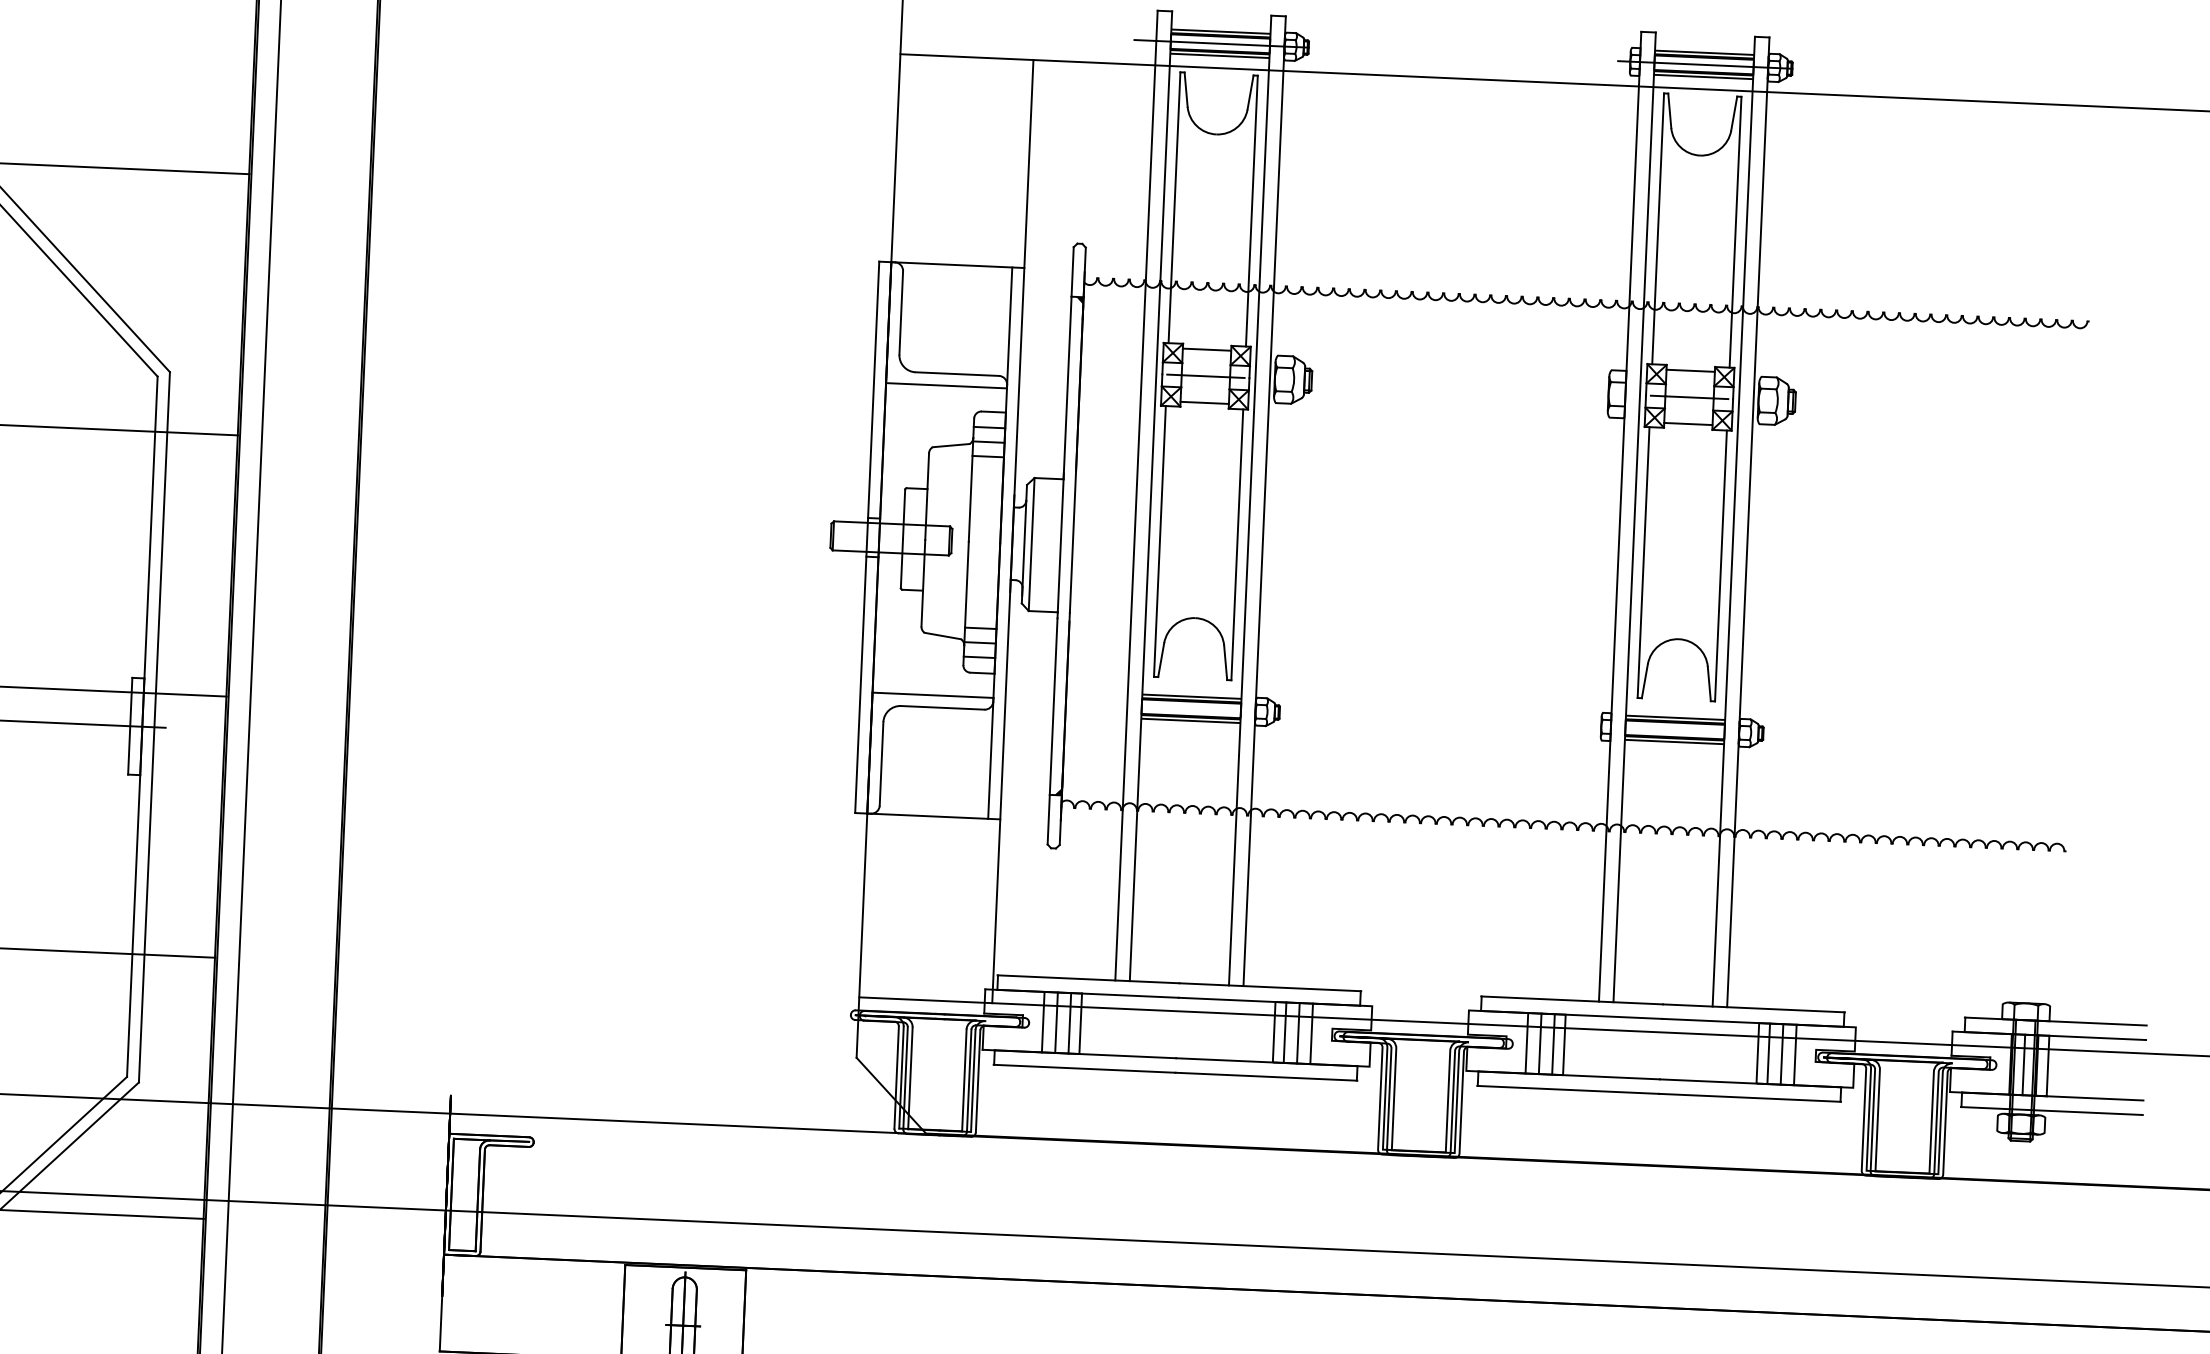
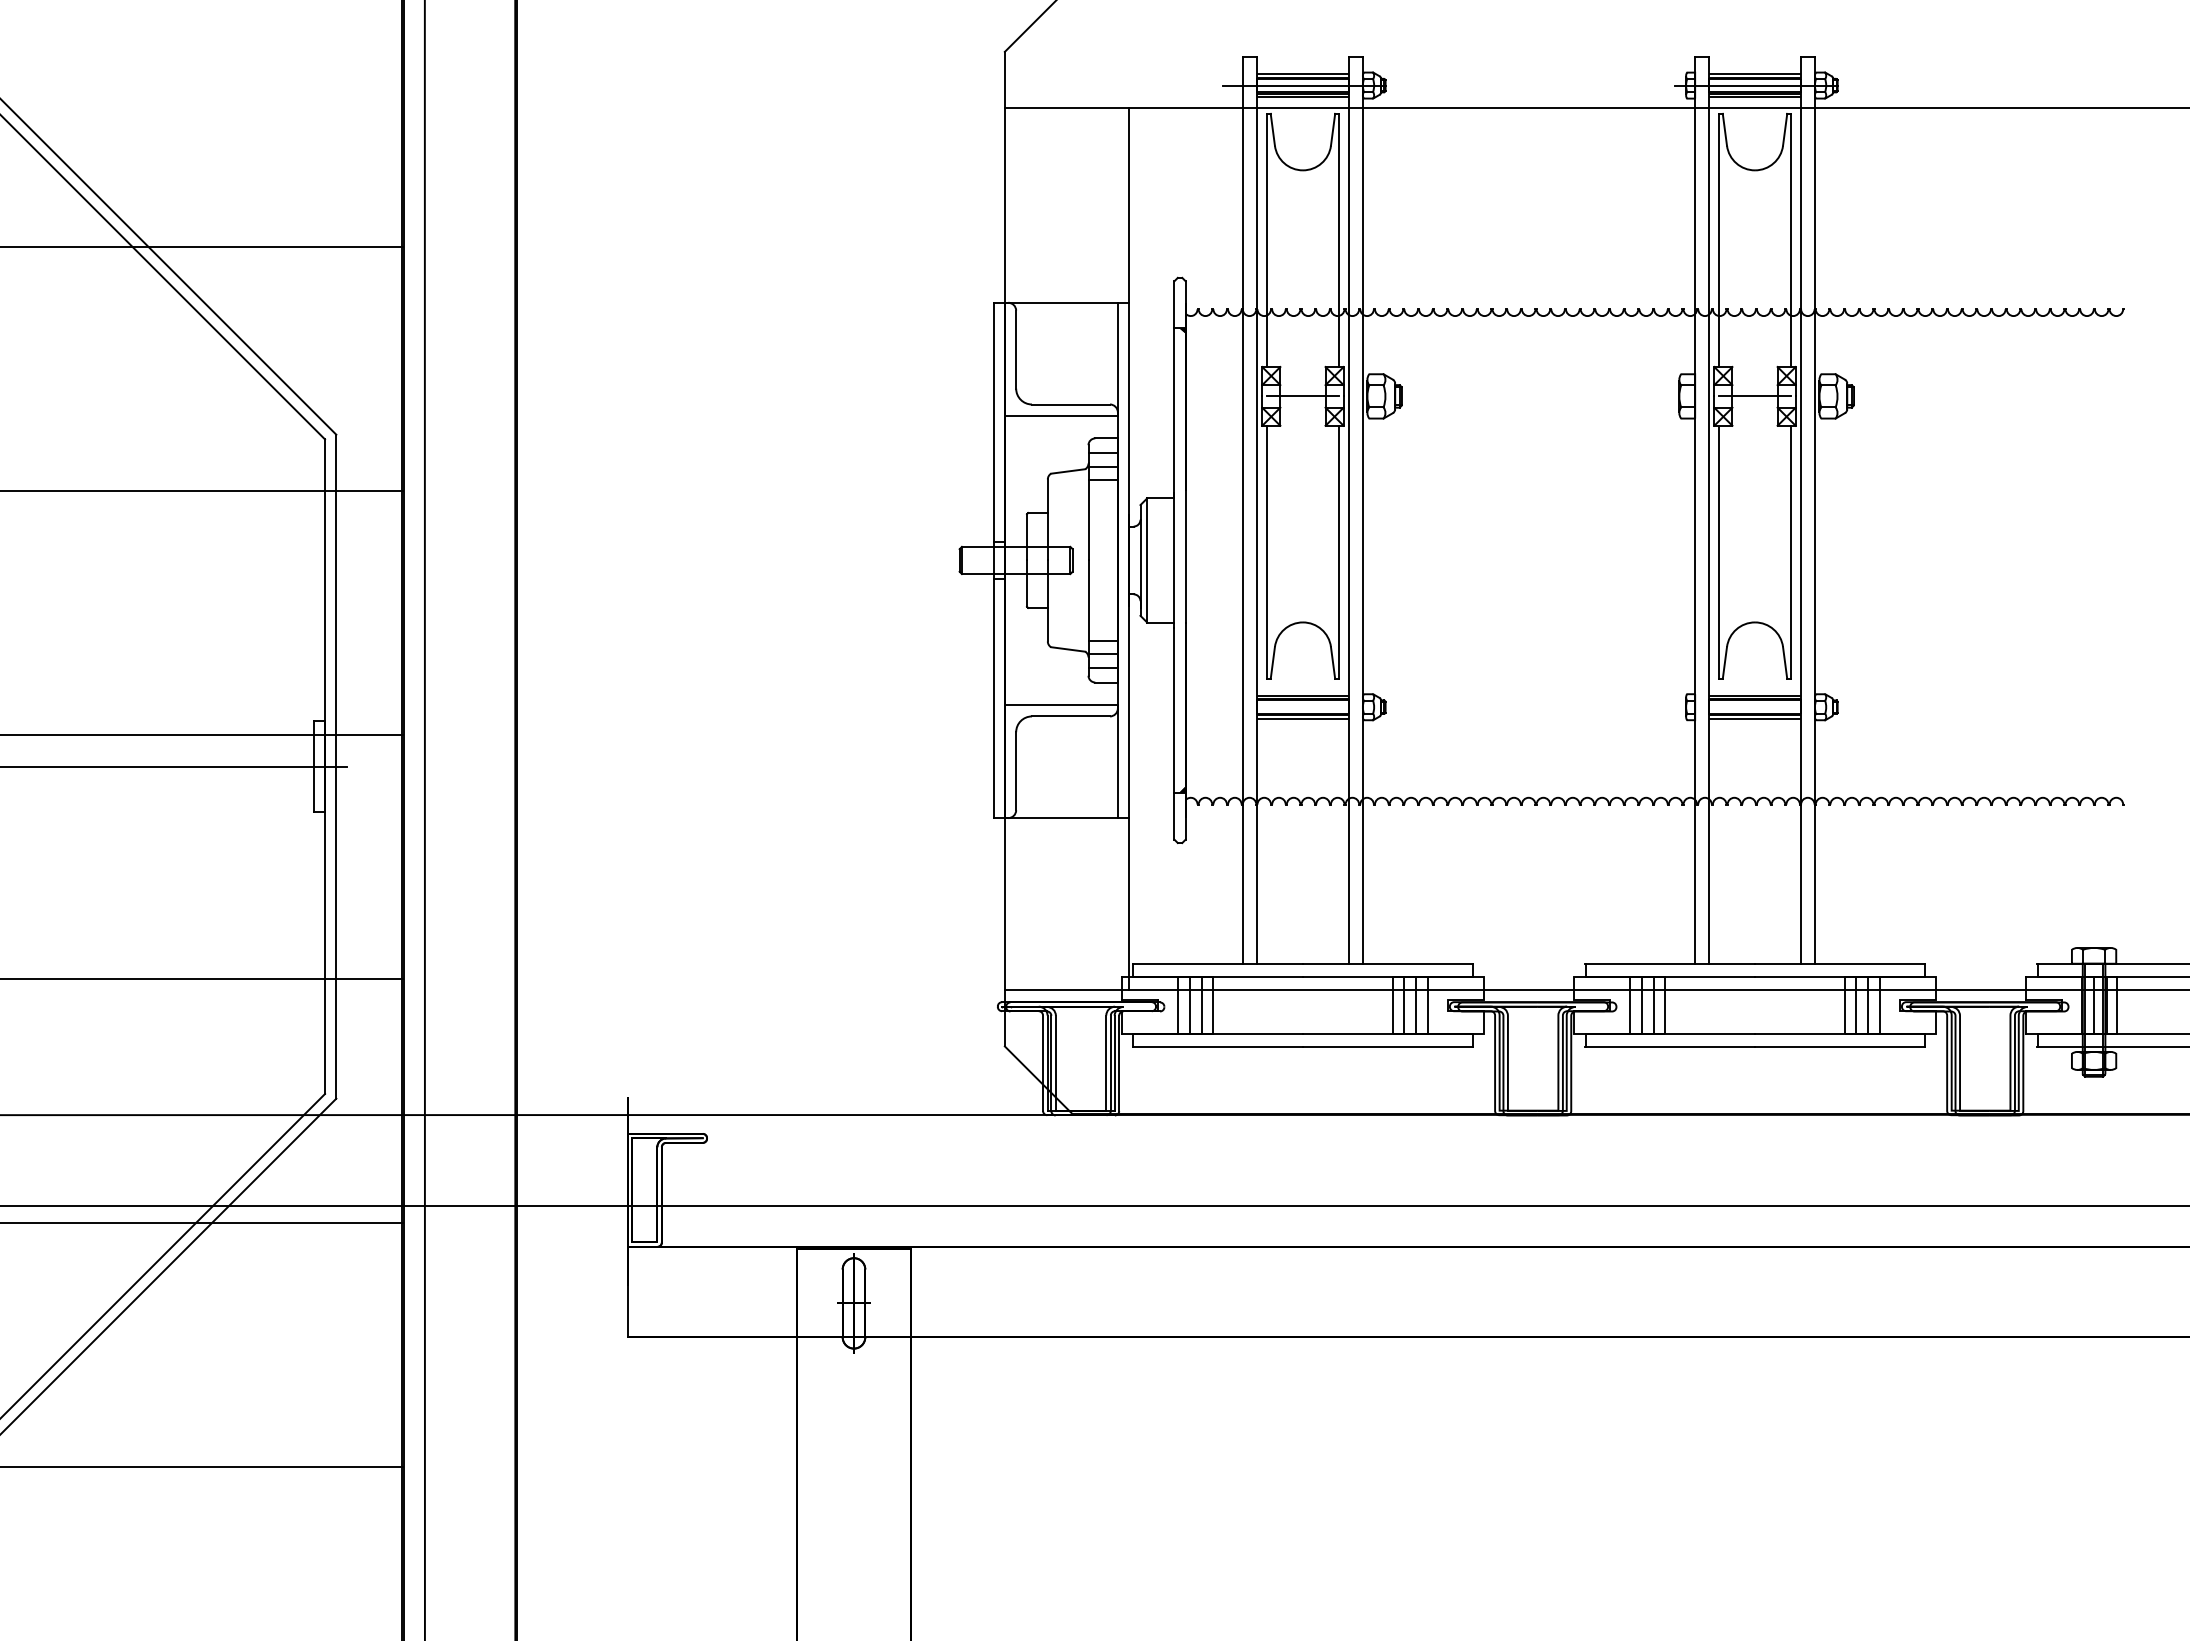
line: (1206, 349) -> (1302, 371), removed
line: (1690, 370) -> (1754, 371), removed
line: (1204, 403) -> (1302, 421), removed
line: (1687, 424) -> (1754, 421), removed

